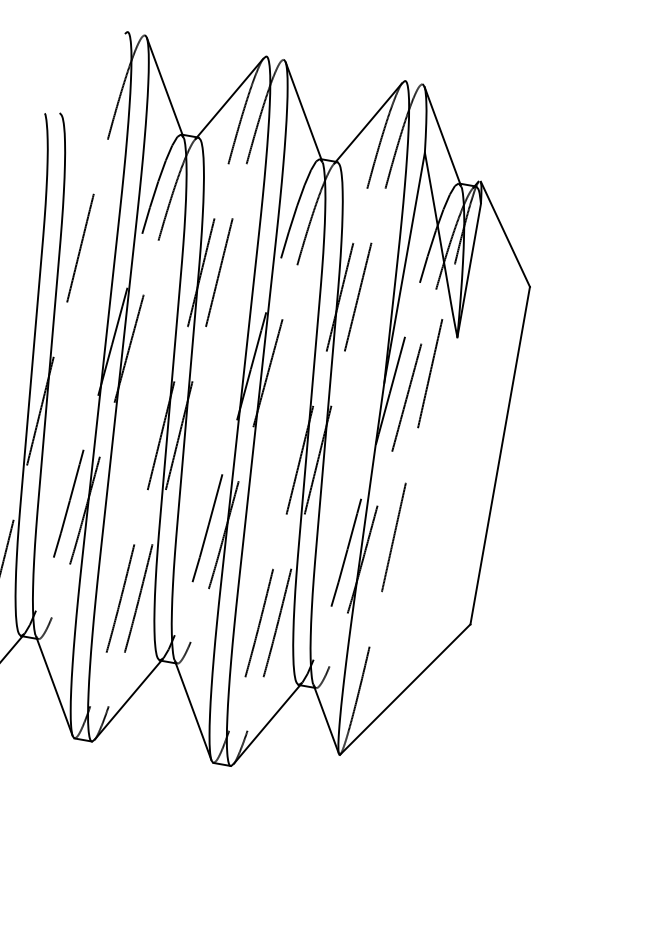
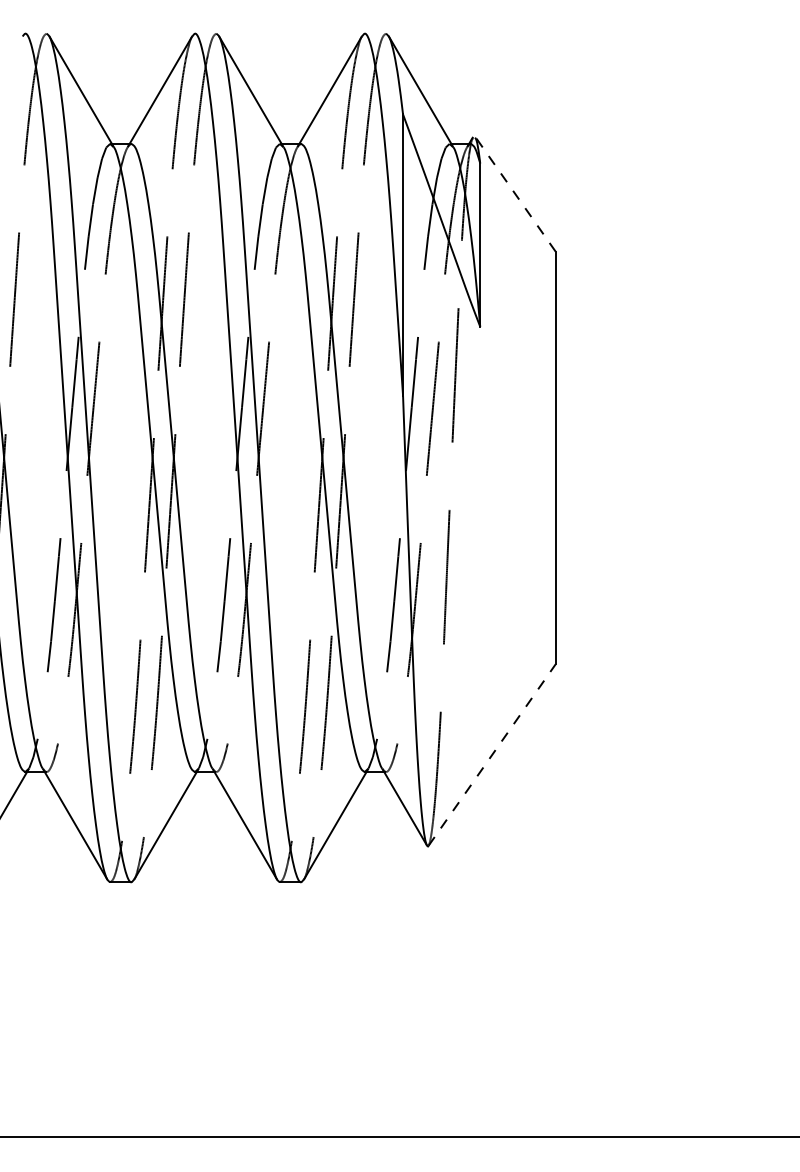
line: (505, 234) -> (515, 194), solid -> dashed
line: (405, 689) -> (492, 754), solid -> dashed

